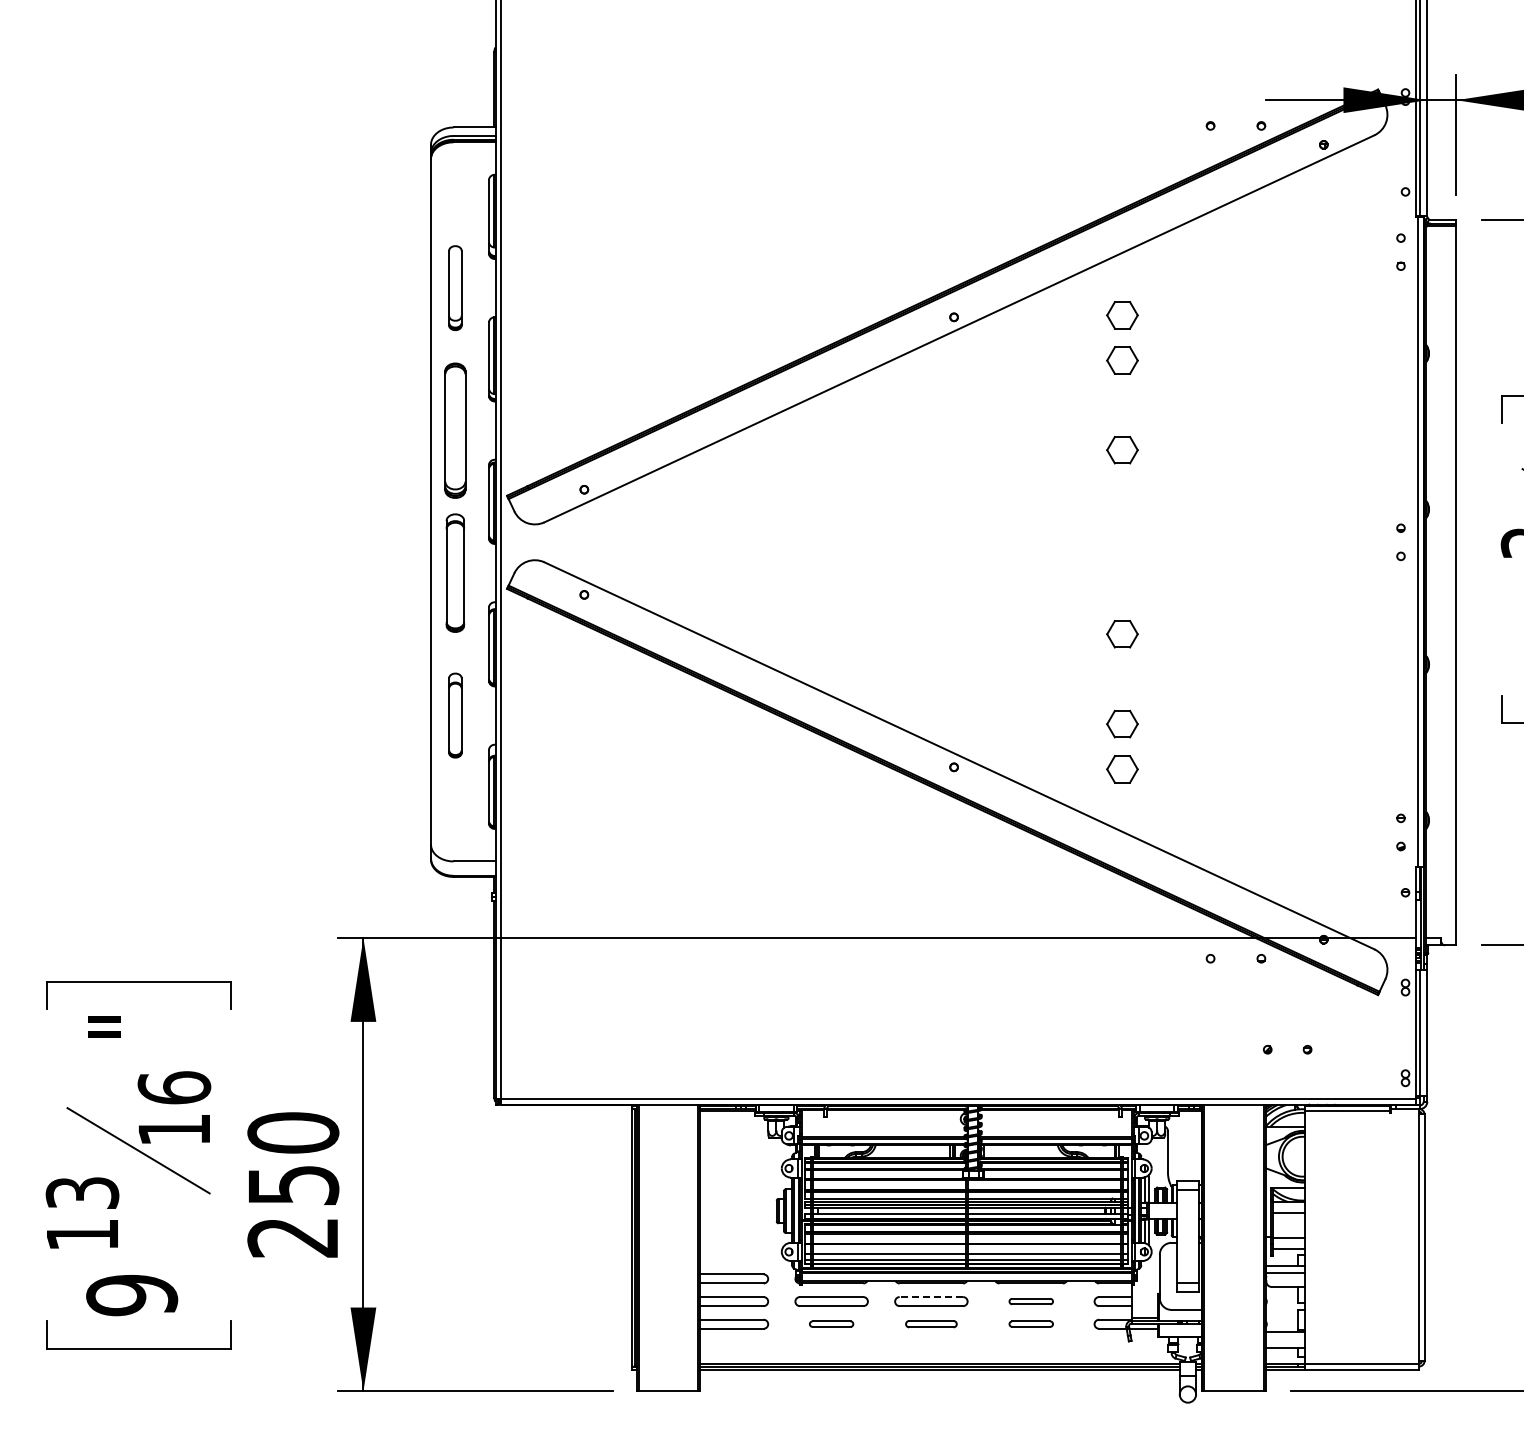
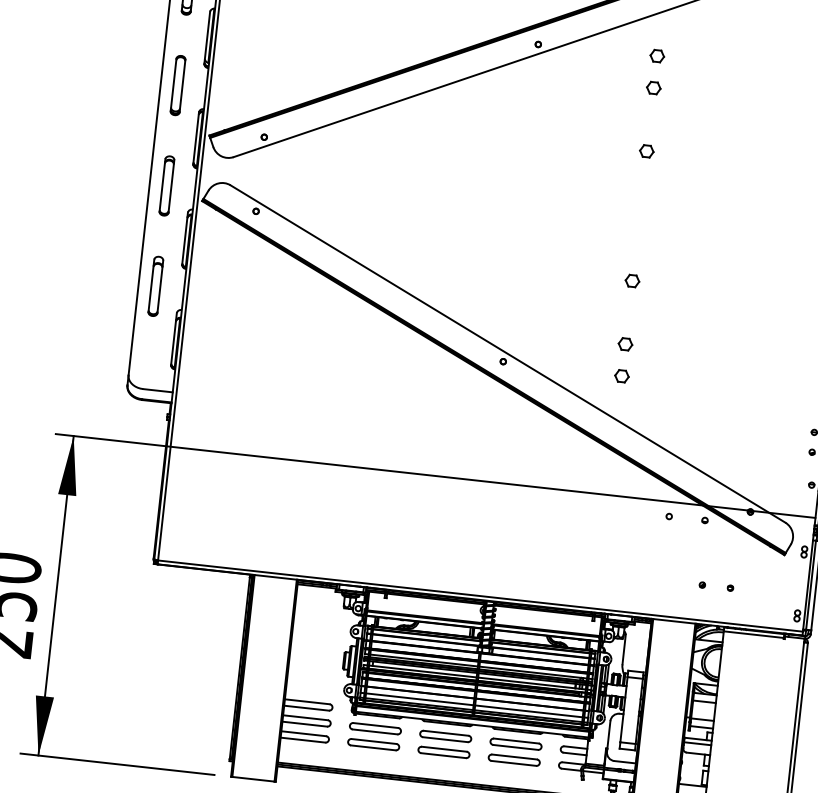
part: (1122, 314) -> (657, 55), size x0.62
part: (1122, 360) -> (653, 88), size x0.62
part: (455, 430) -> (178, 85), size x0.62
part: (1122, 450) -> (646, 151), size x0.62
part: (455, 572) -> (167, 185), size x0.71
part: (1122, 634) -> (632, 281), size x0.62
part: (1122, 723) -> (625, 343), size x0.62
part: (1122, 769) -> (621, 376), size x0.62
line: (931, 1297) -> (446, 733), dashed -> solid
part: (1031, 1301) -> (516, 744), size x1.67
part: (831, 1323) -> (373, 744), size x1.67
part: (931, 1323) -> (444, 751), size x1.43
part: (1031, 1323) -> (514, 759), size x1.67

